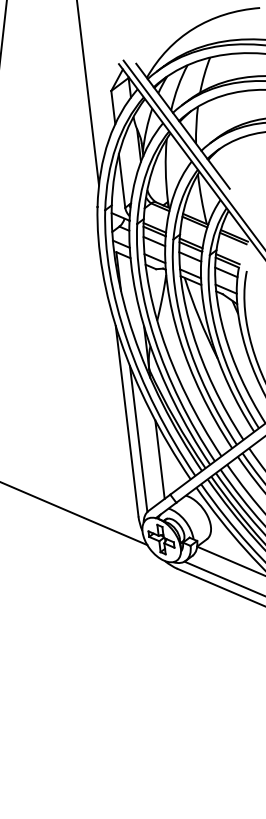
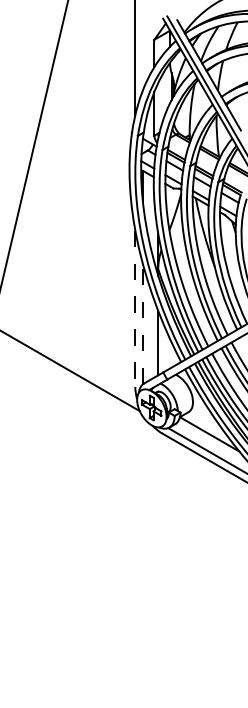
line: (127, 422) -> (135, 309), solid -> dashed
line: (137, 438) -> (142, 323), solid -> dashed

